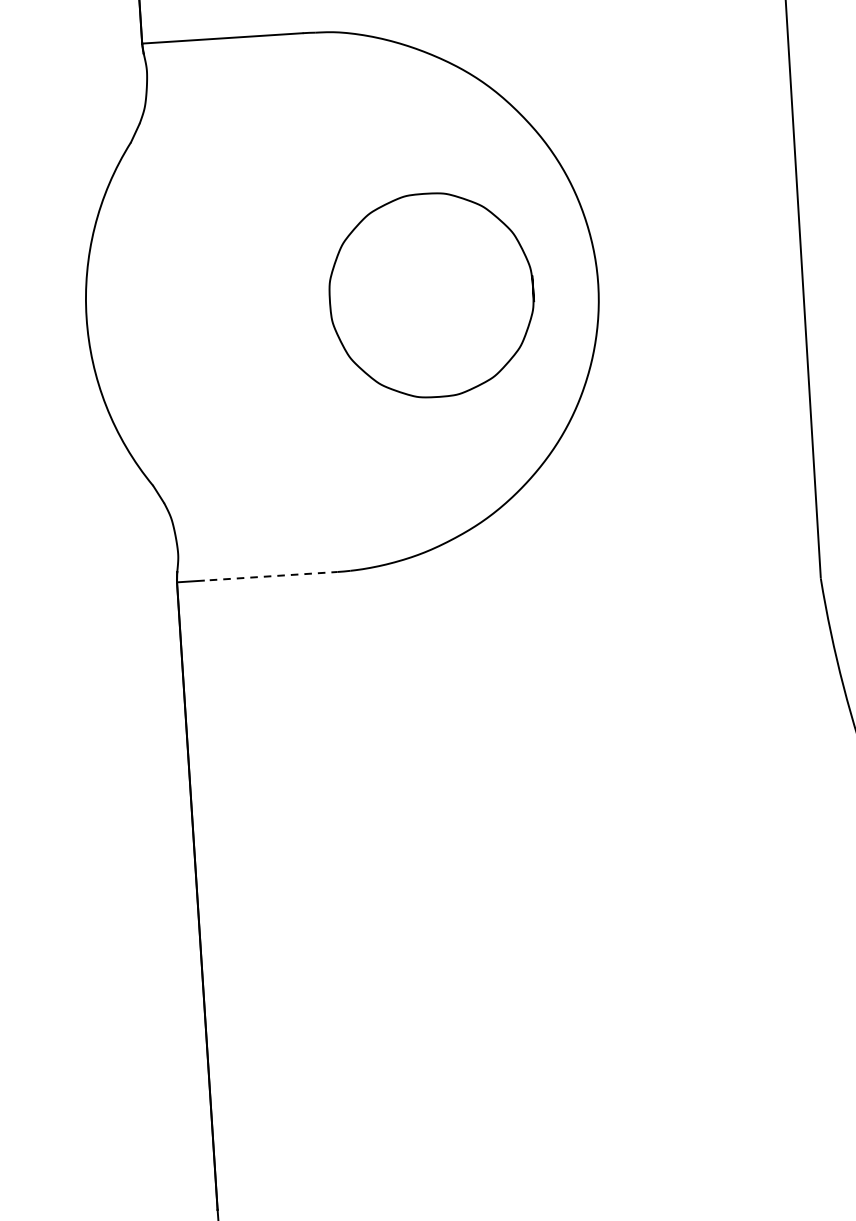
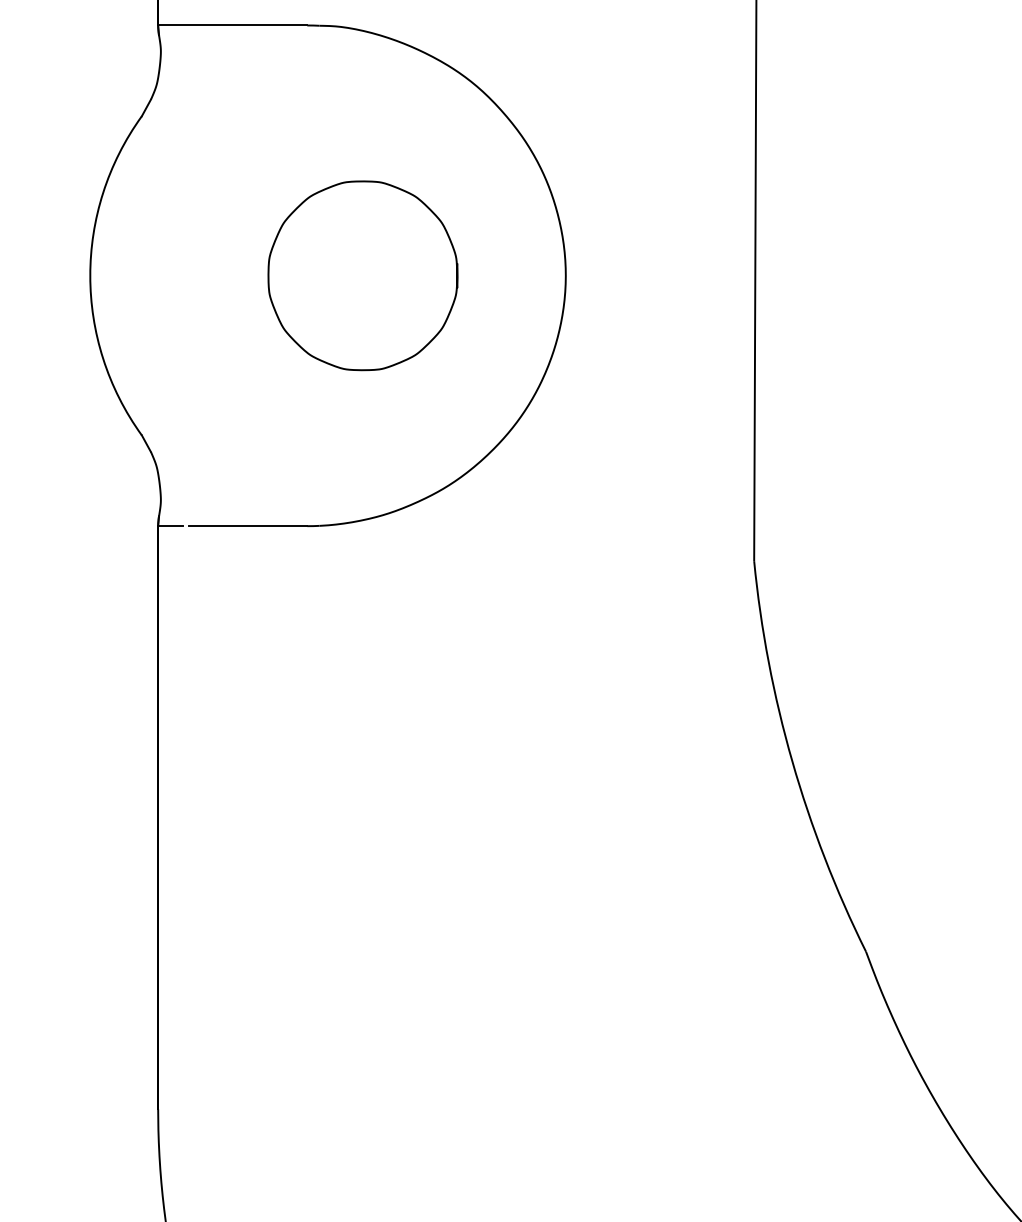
curve: (356, 228) -> (297, 209), moved
line: (274, 576) -> (248, 526), dashed -> solid

